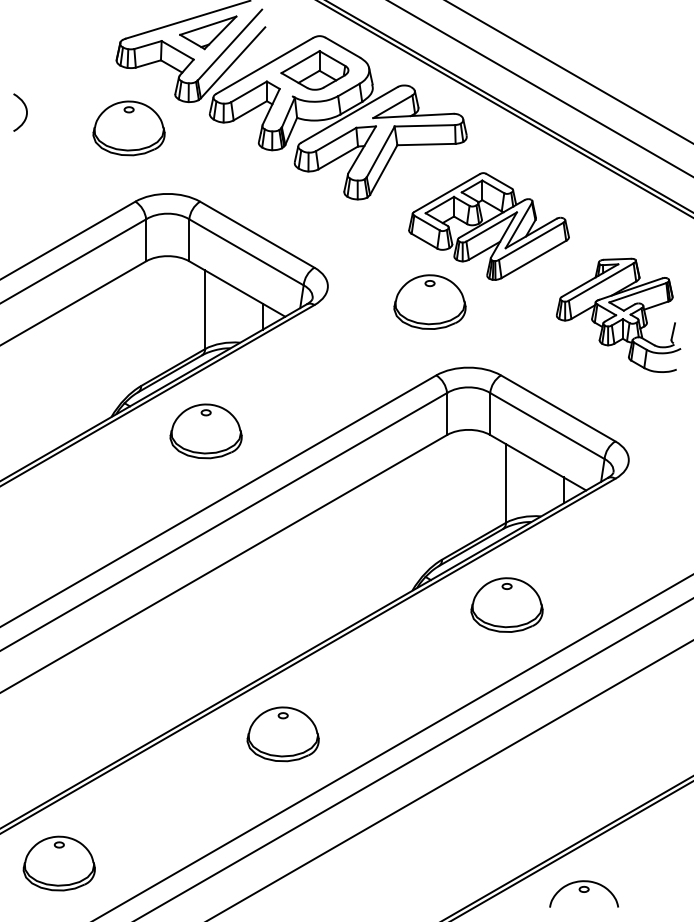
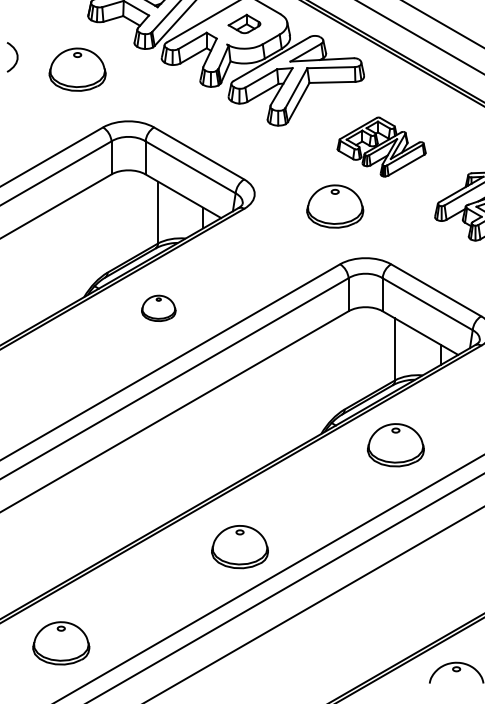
part: (314, 70) -> (244, 24), size x0.6
part: (128, 128) -> (77, 69), moved
part: (488, 226) -> (381, 146), size x0.7
part: (205, 431) -> (158, 308), size x0.6
part: (282, 734) -> (239, 547), moved
part: (58, 863) -> (60, 643), moved

